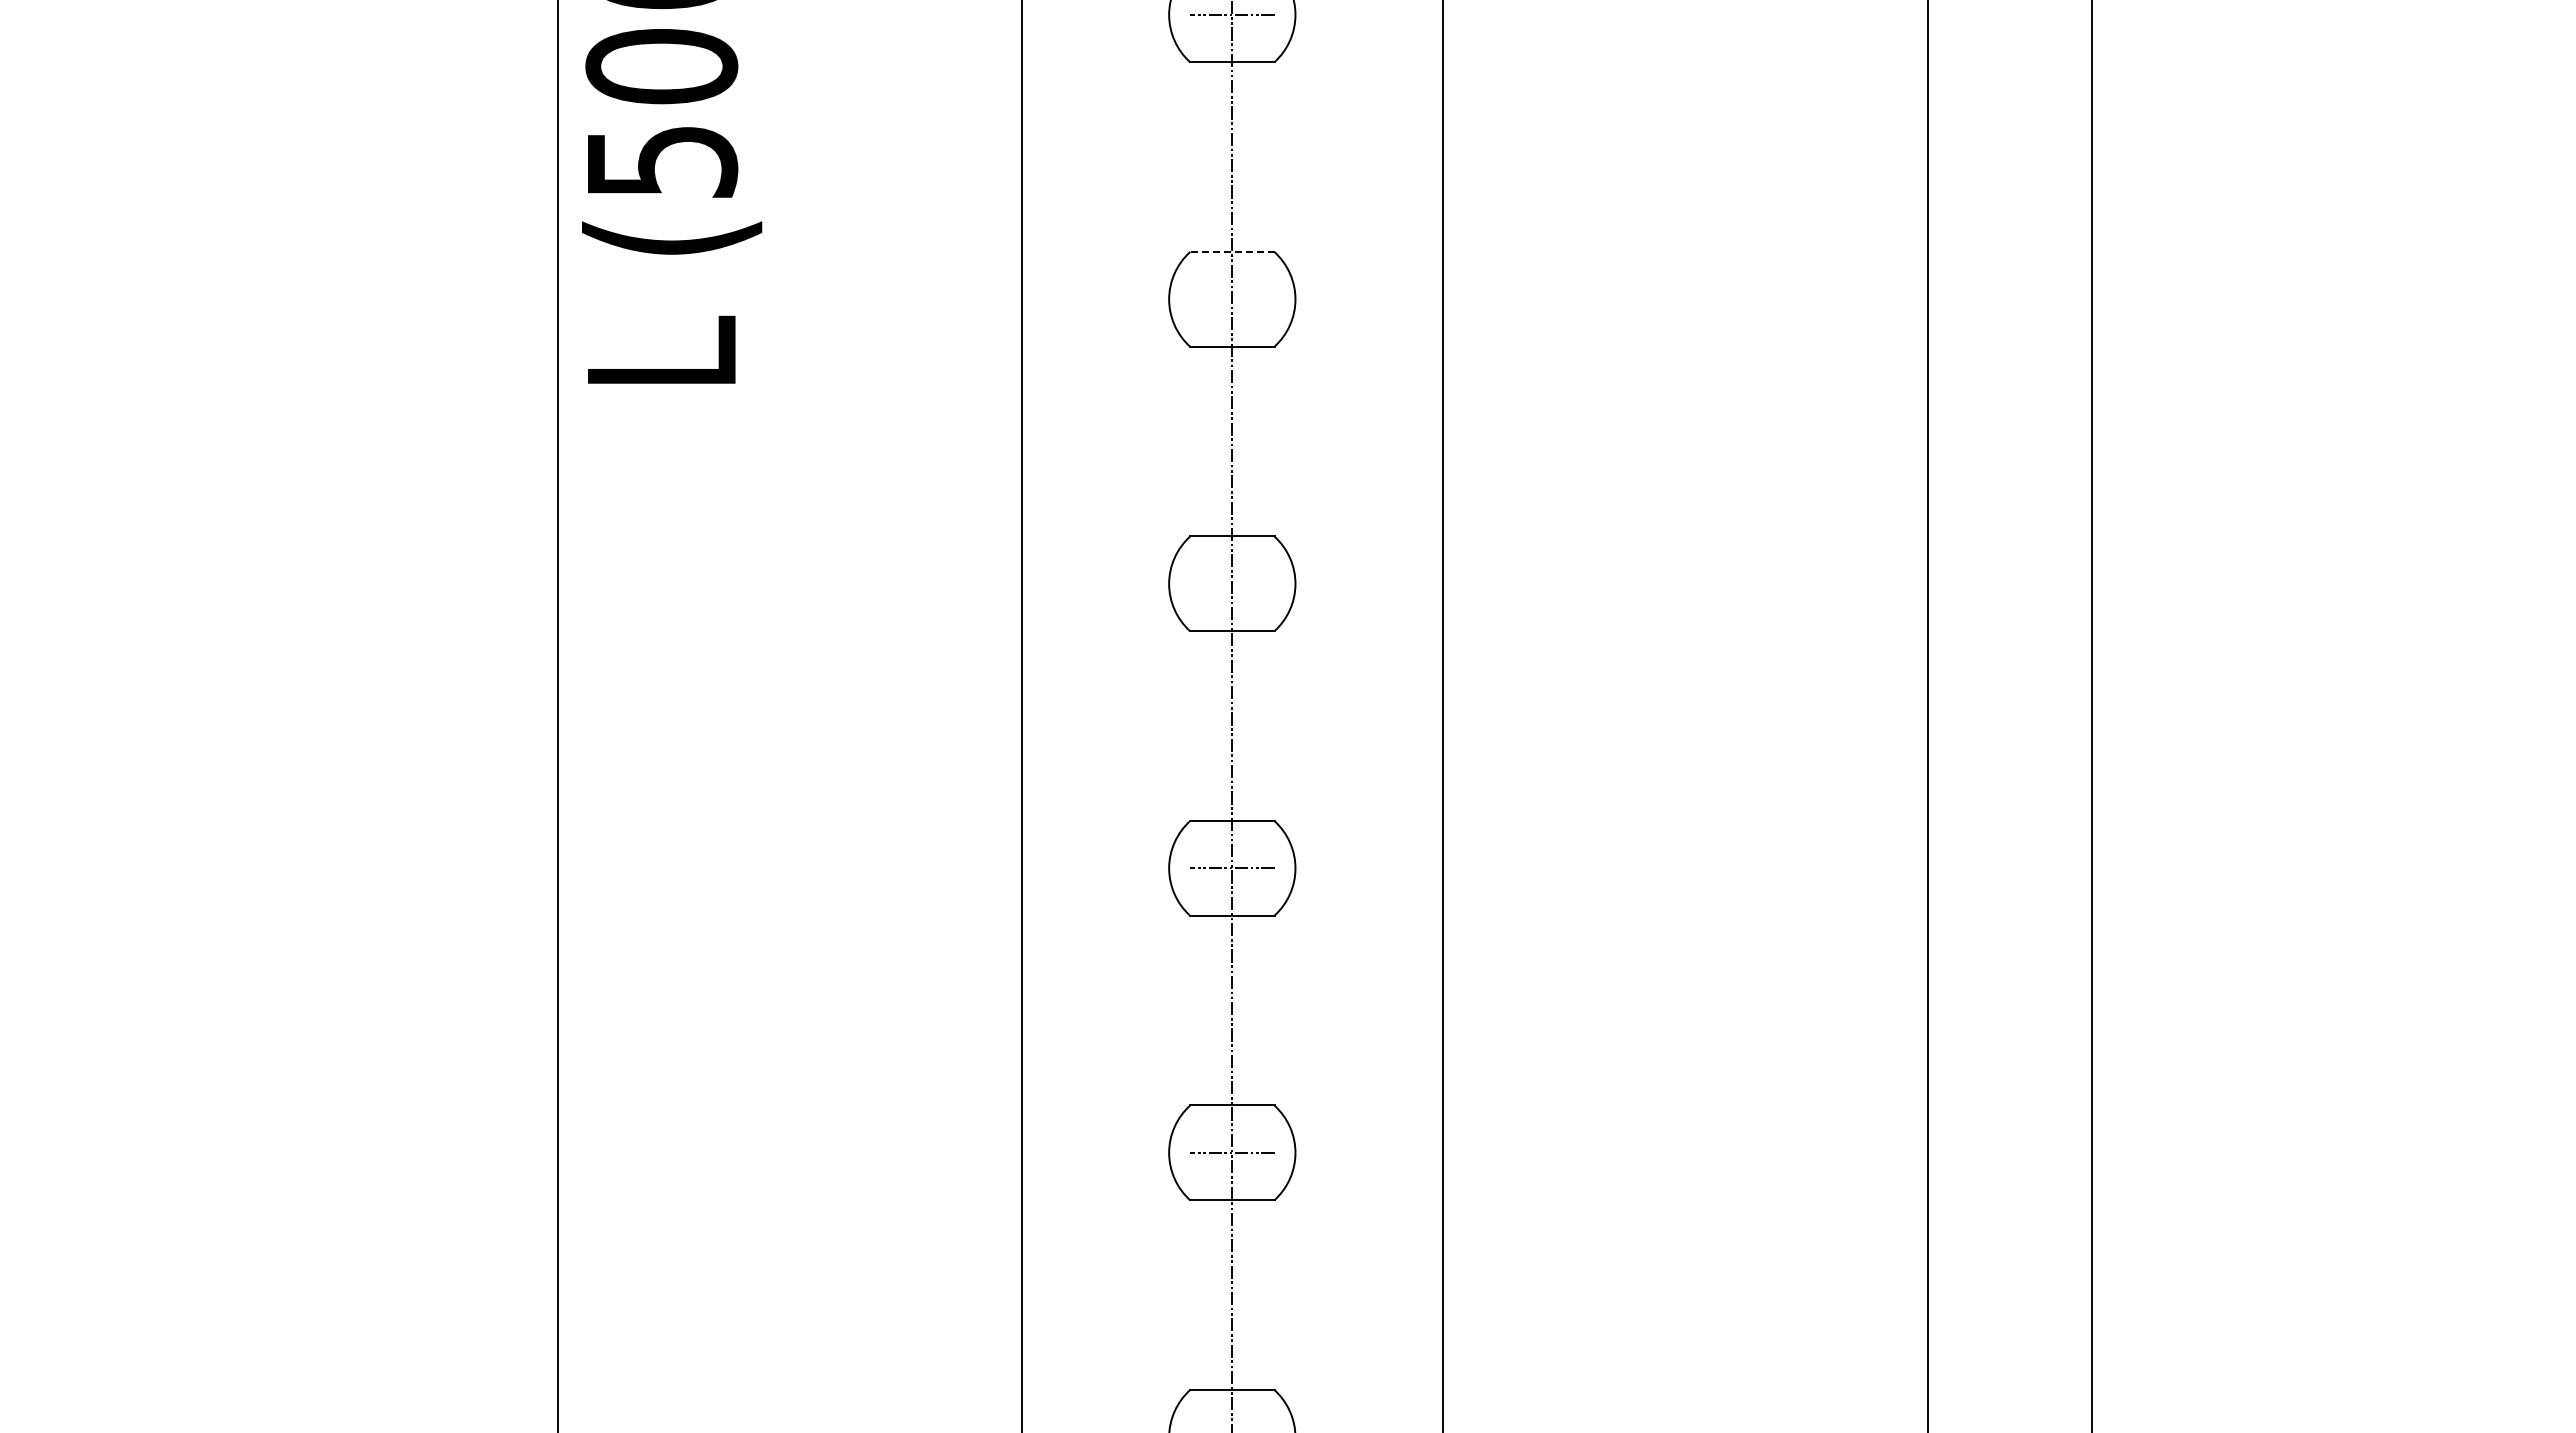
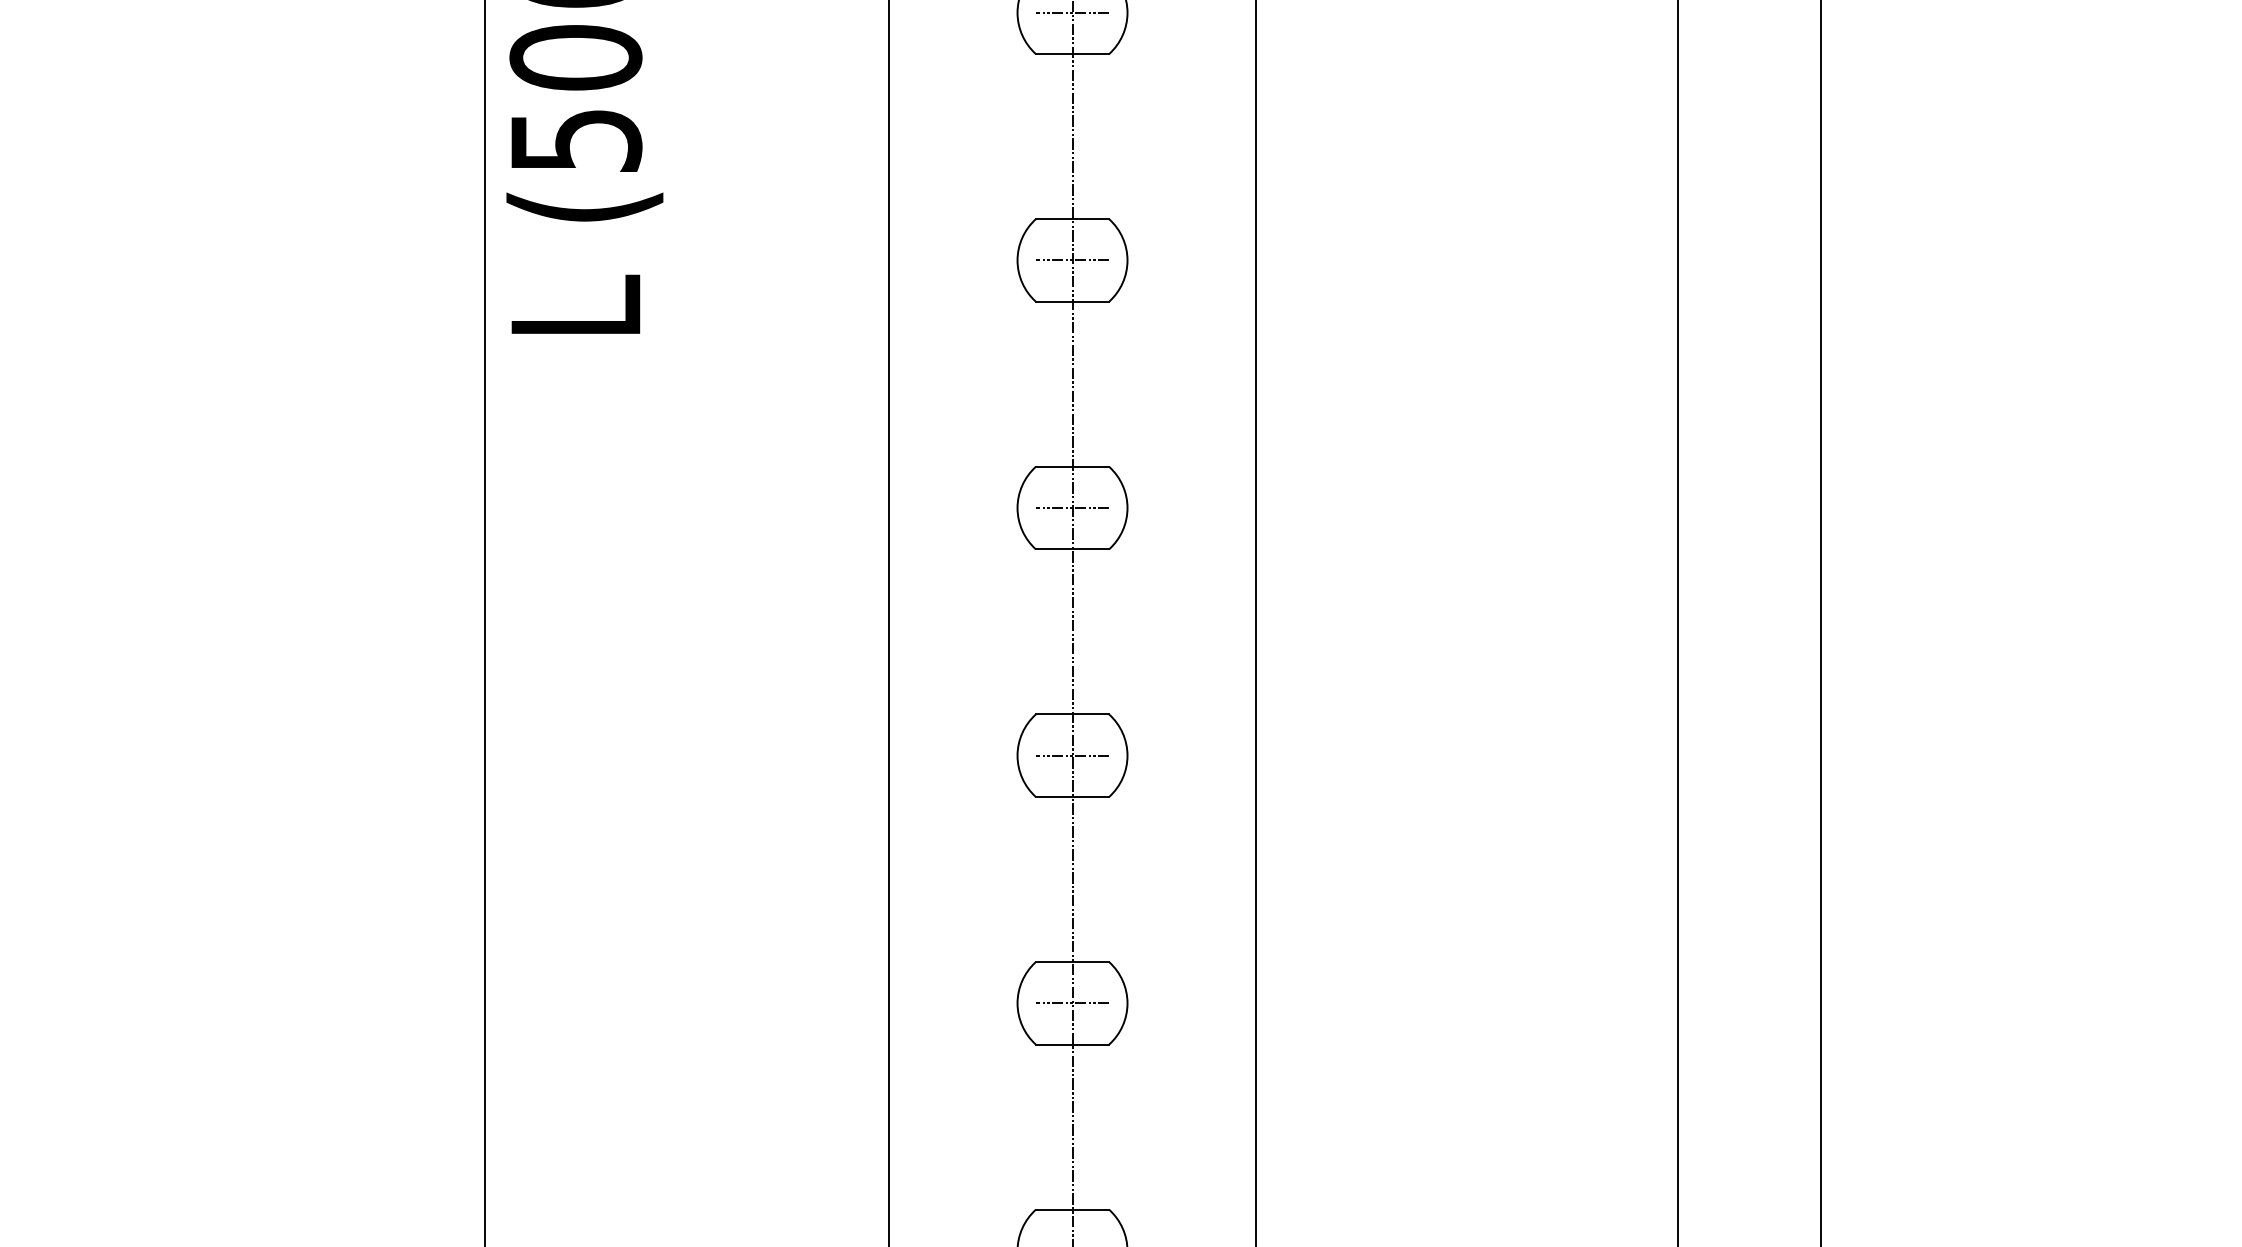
line: (1231, 251) -> (1071, 218), dashed -> solid
line: (1232, 299) -> (1072, 260), added
line: (1232, 583) -> (1072, 507), added

